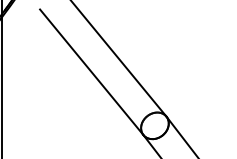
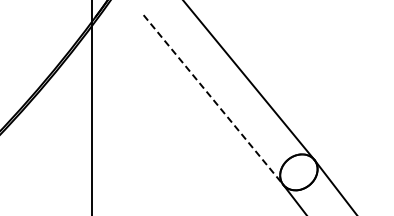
line: (91, 72) -> (213, 100), solid -> dashed

